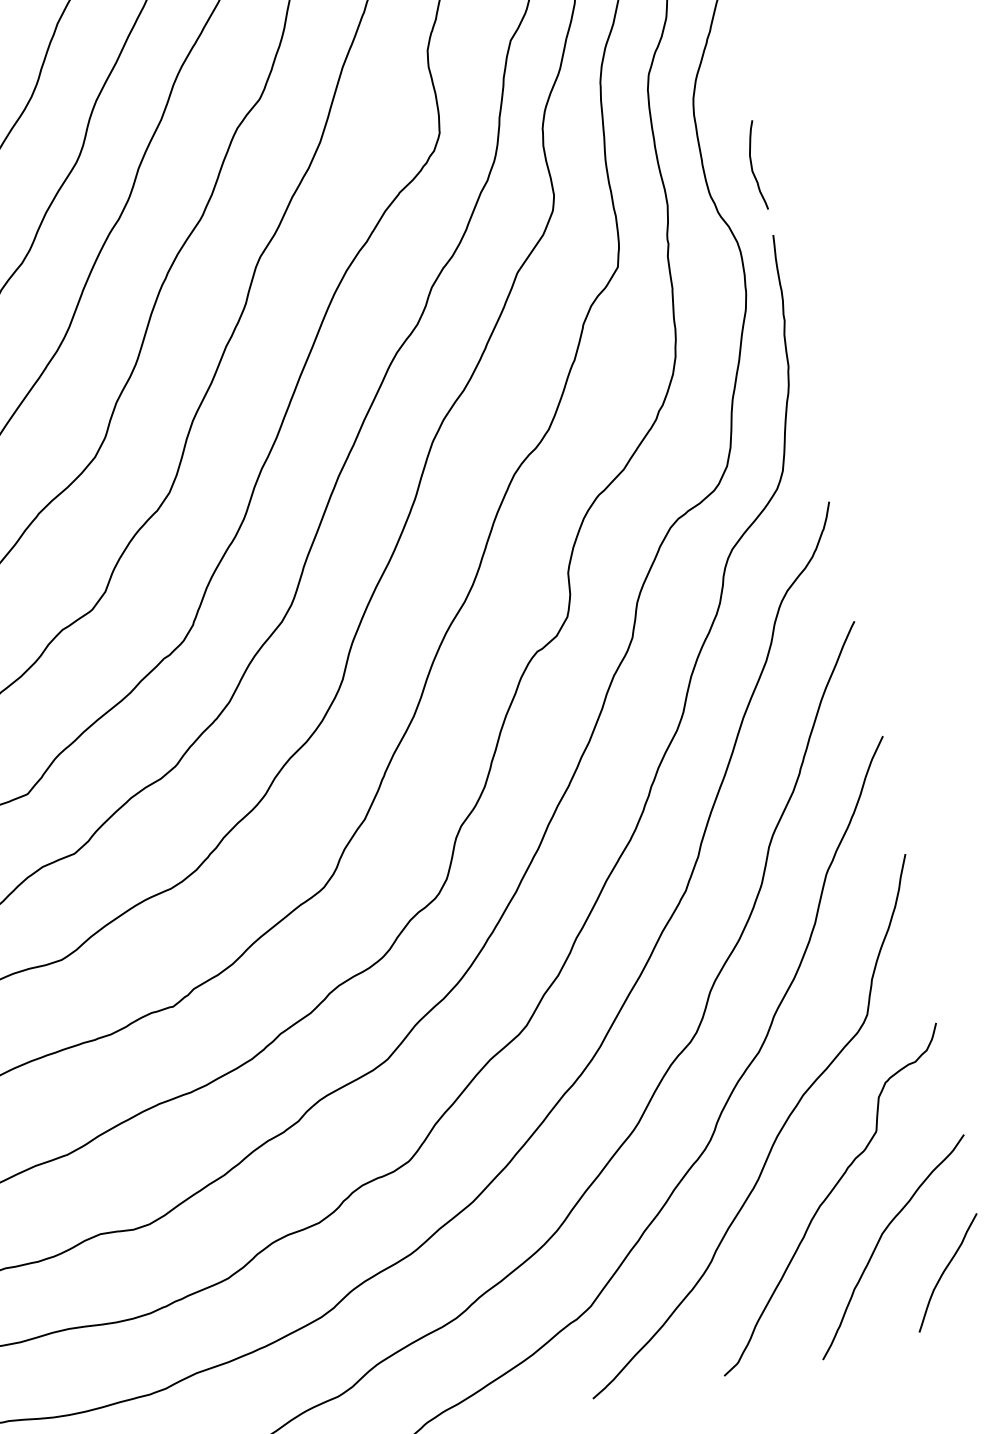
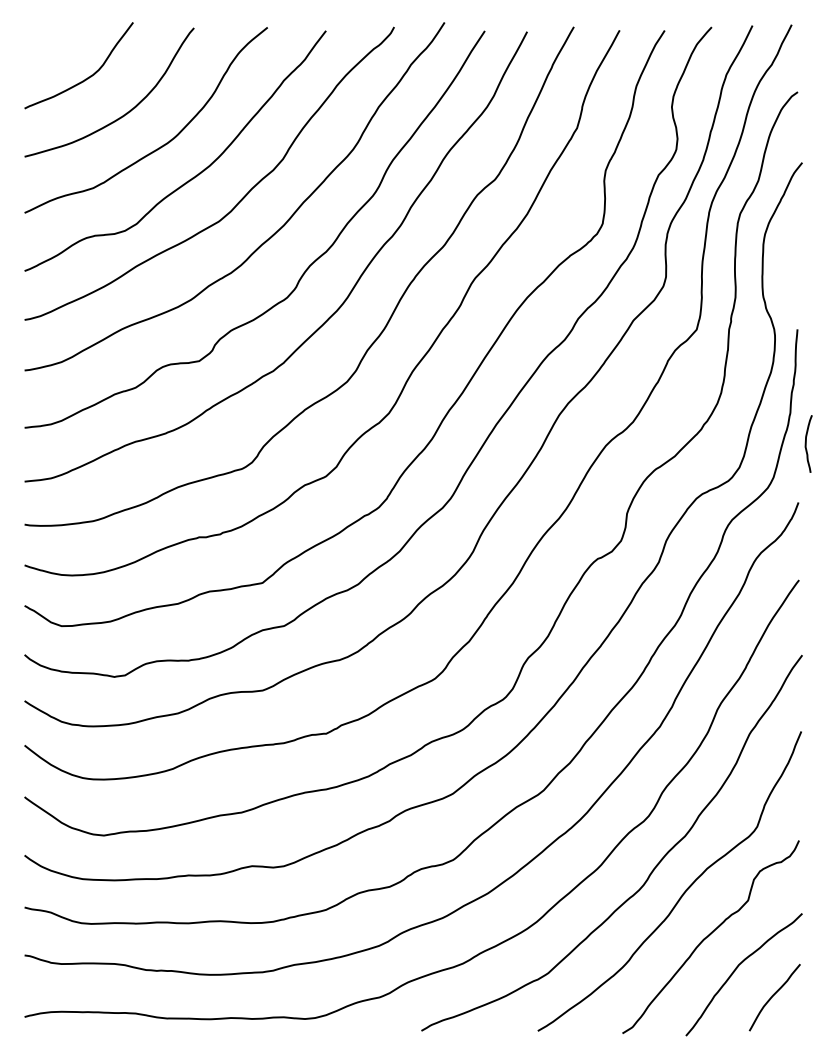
curve: (752, 165) -> (806, 443), moved

